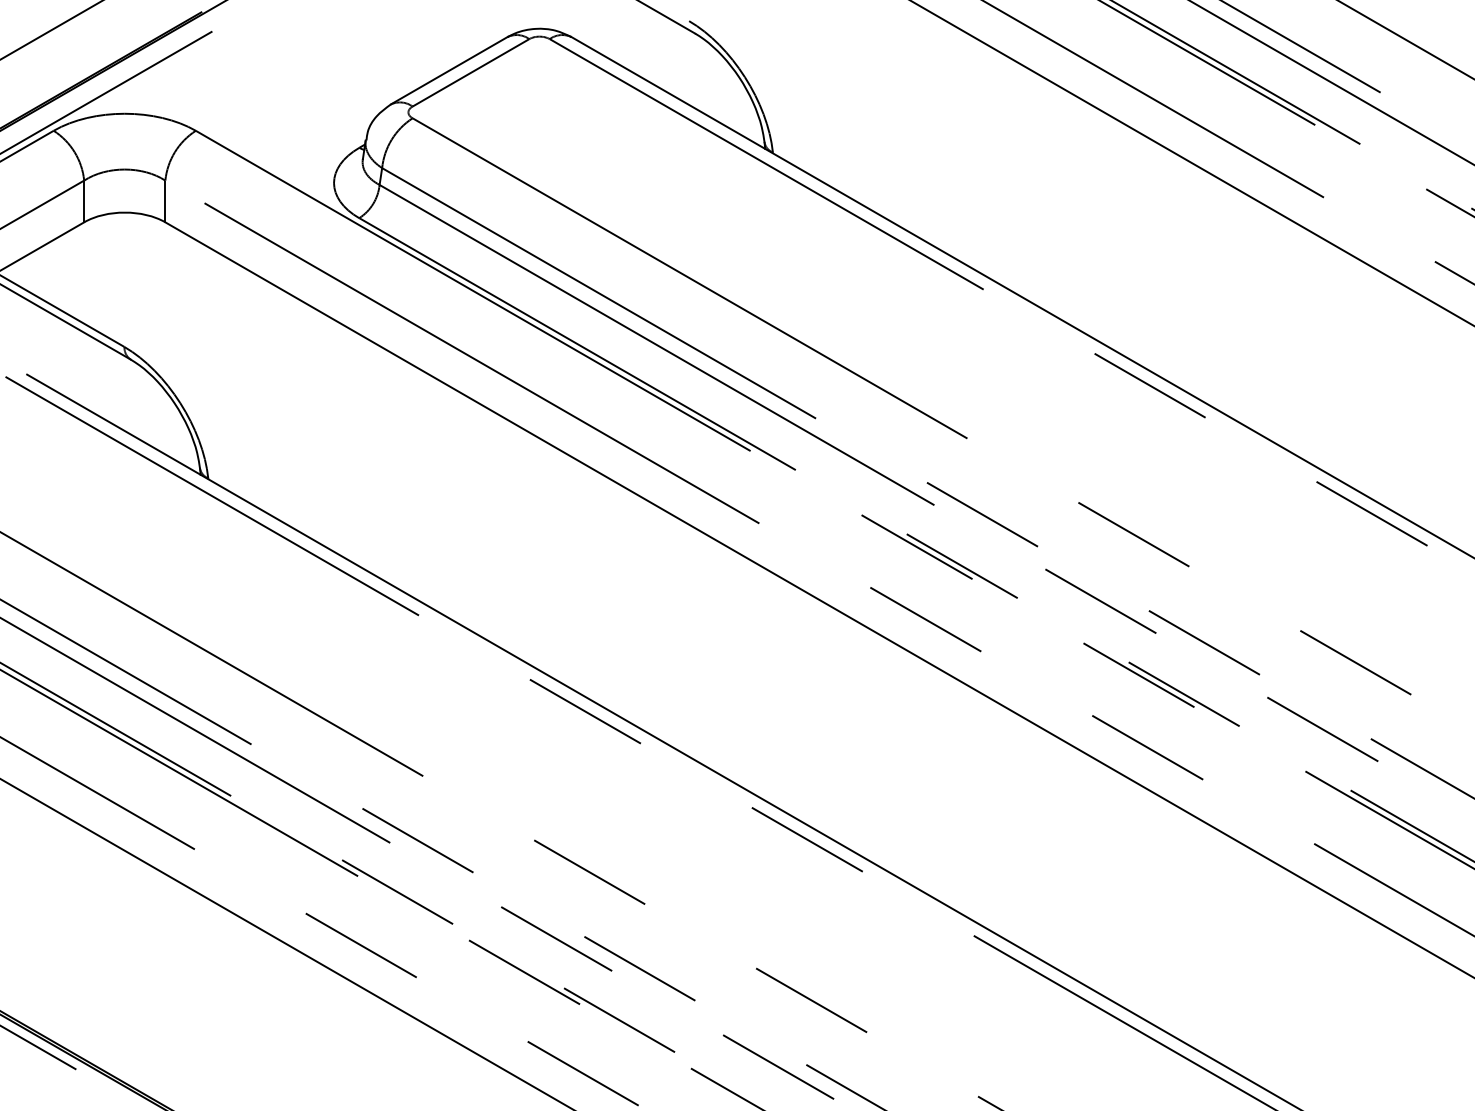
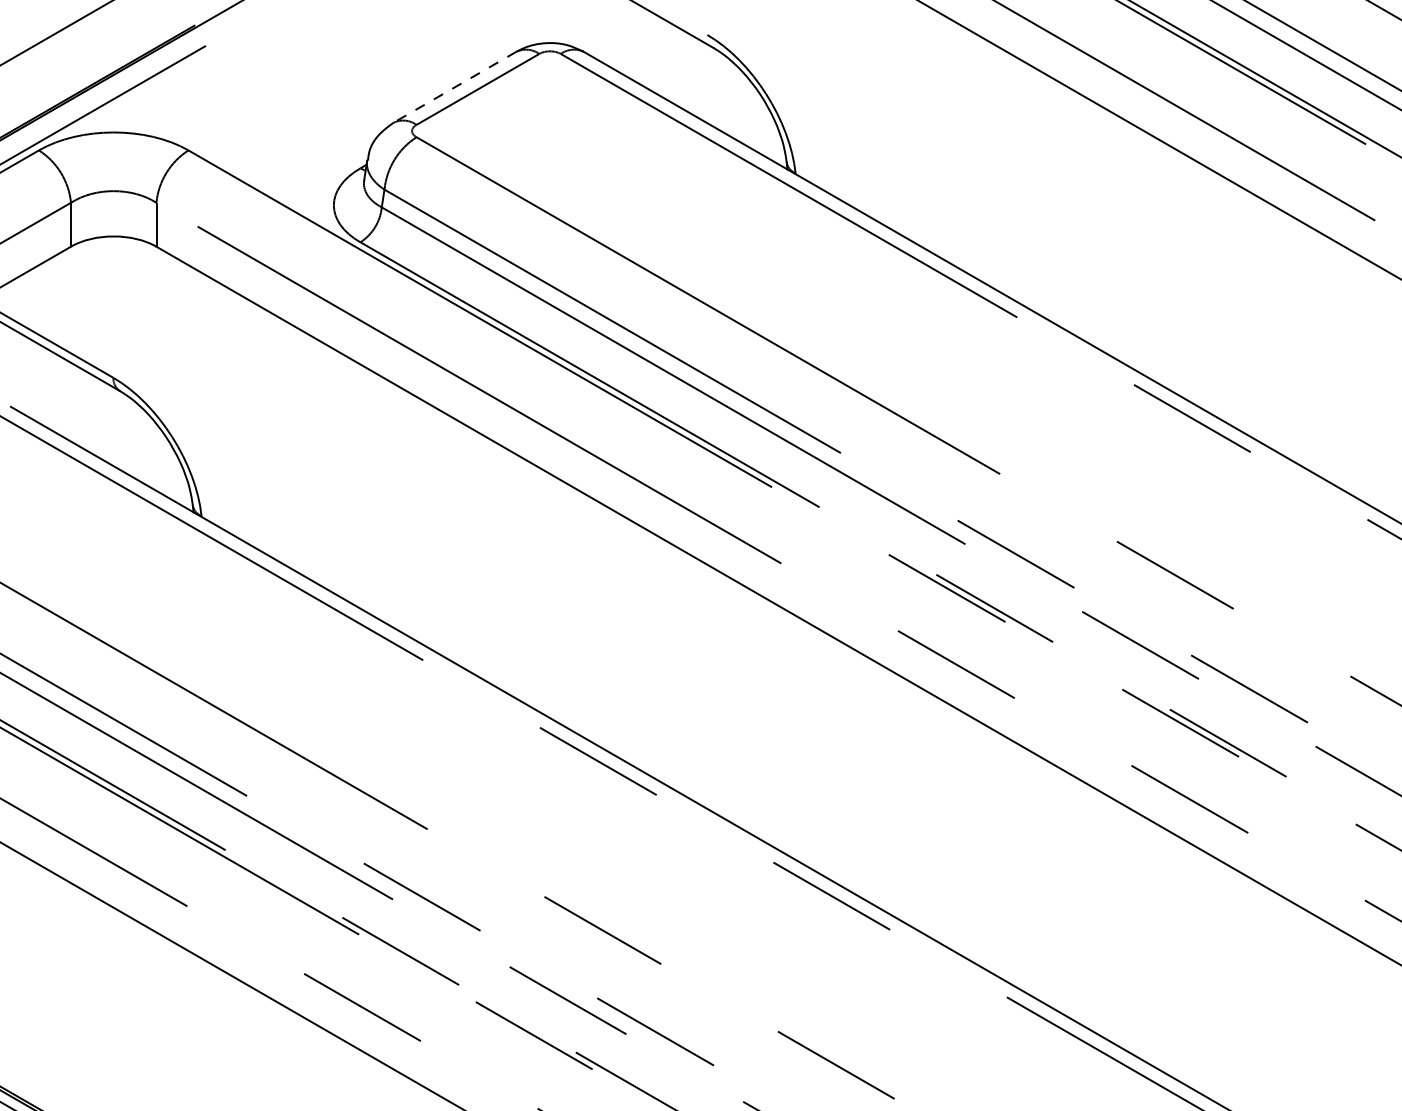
line: (448, 70) -> (454, 86), solid -> dashed

